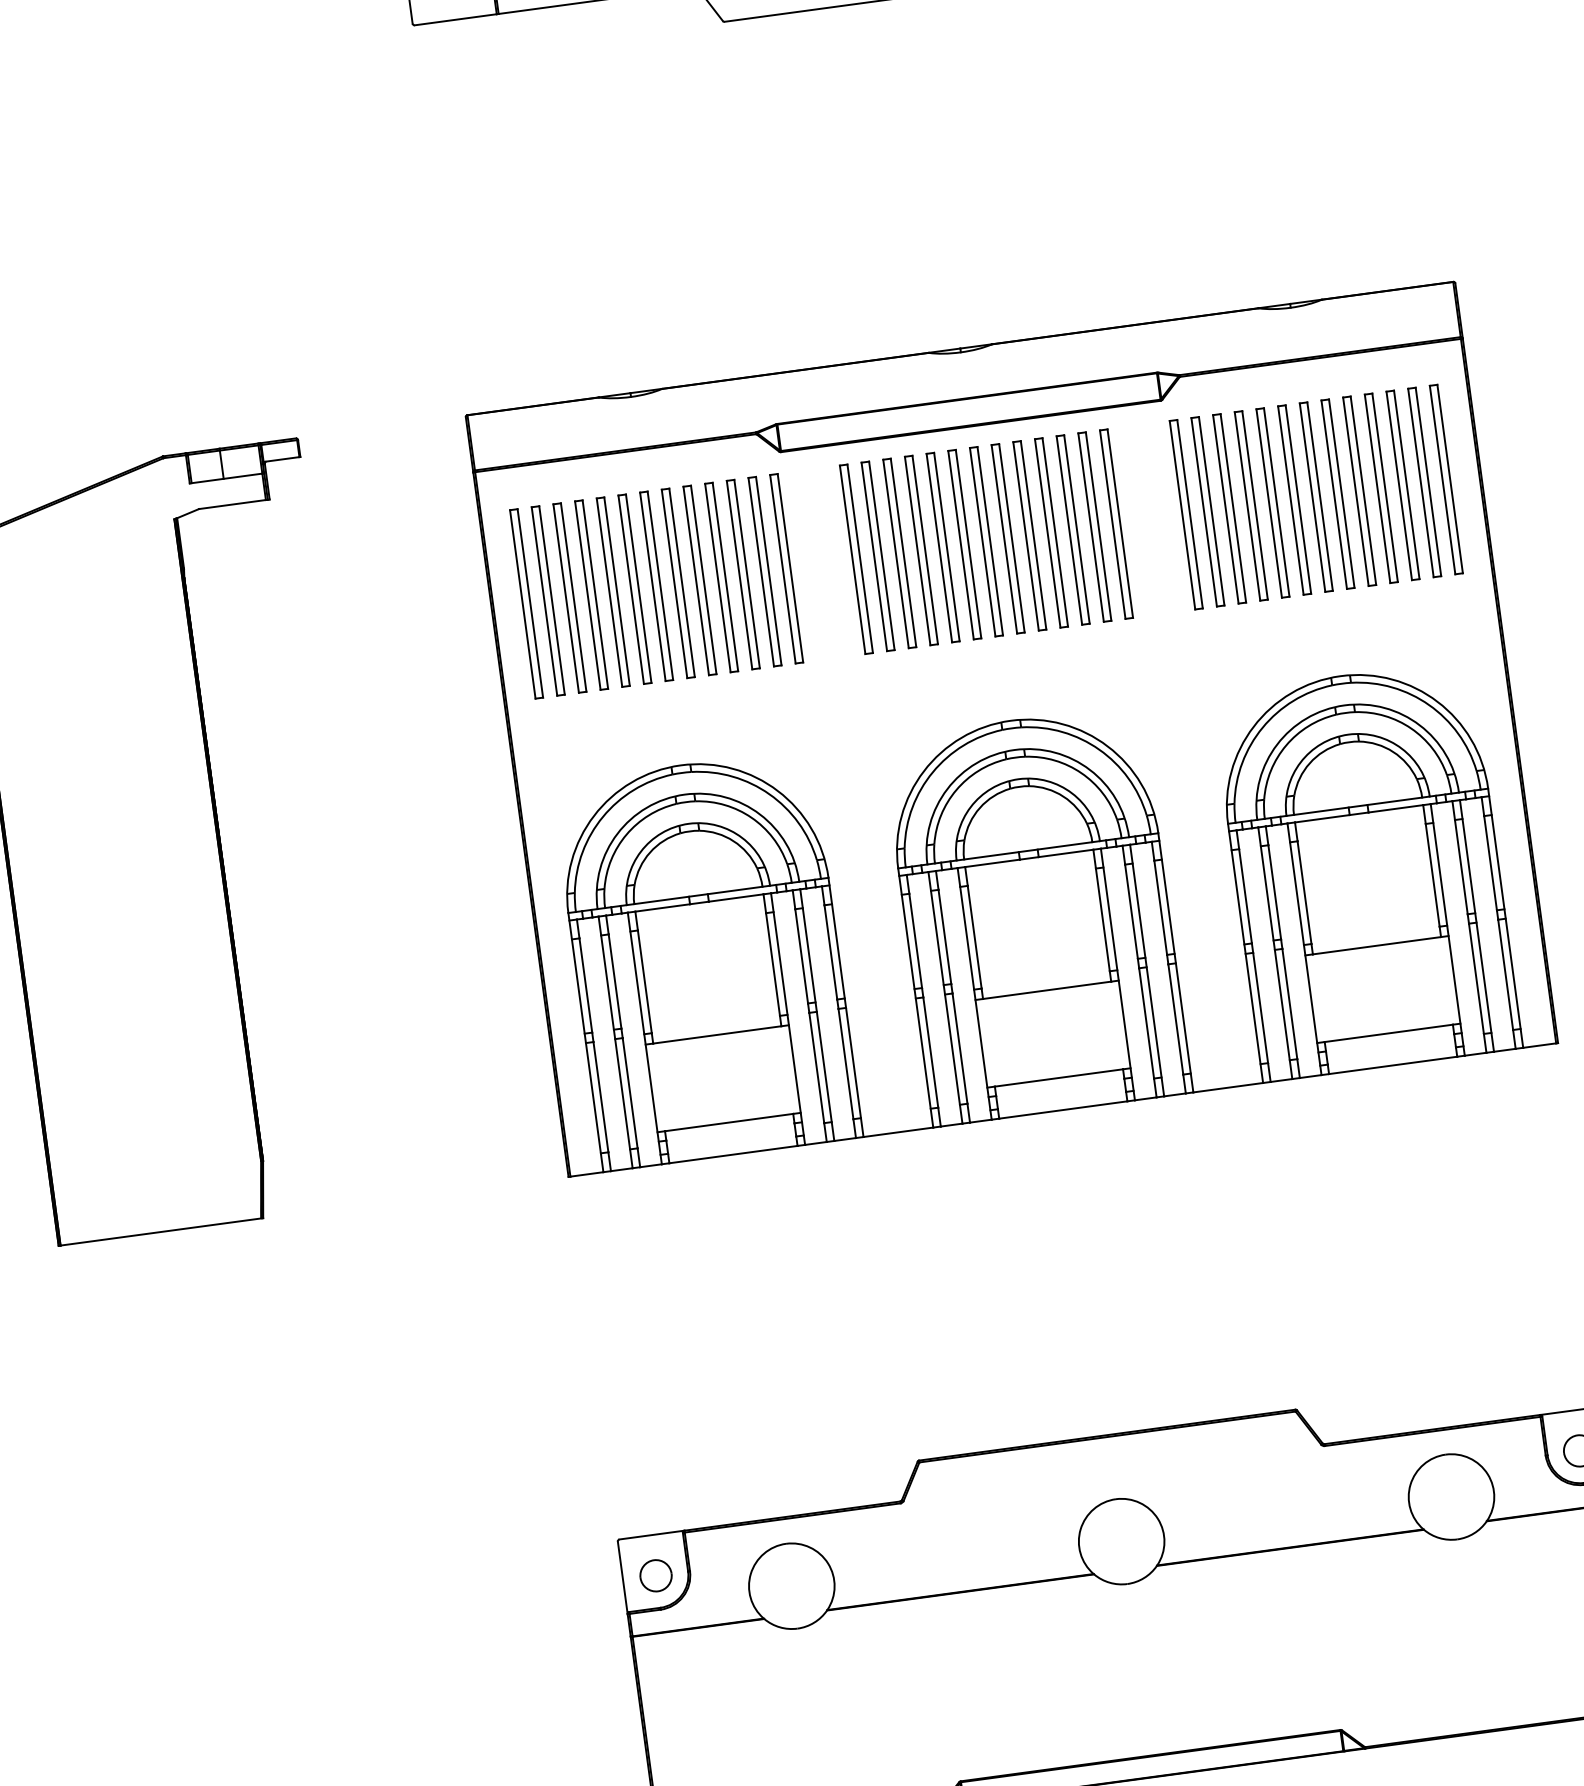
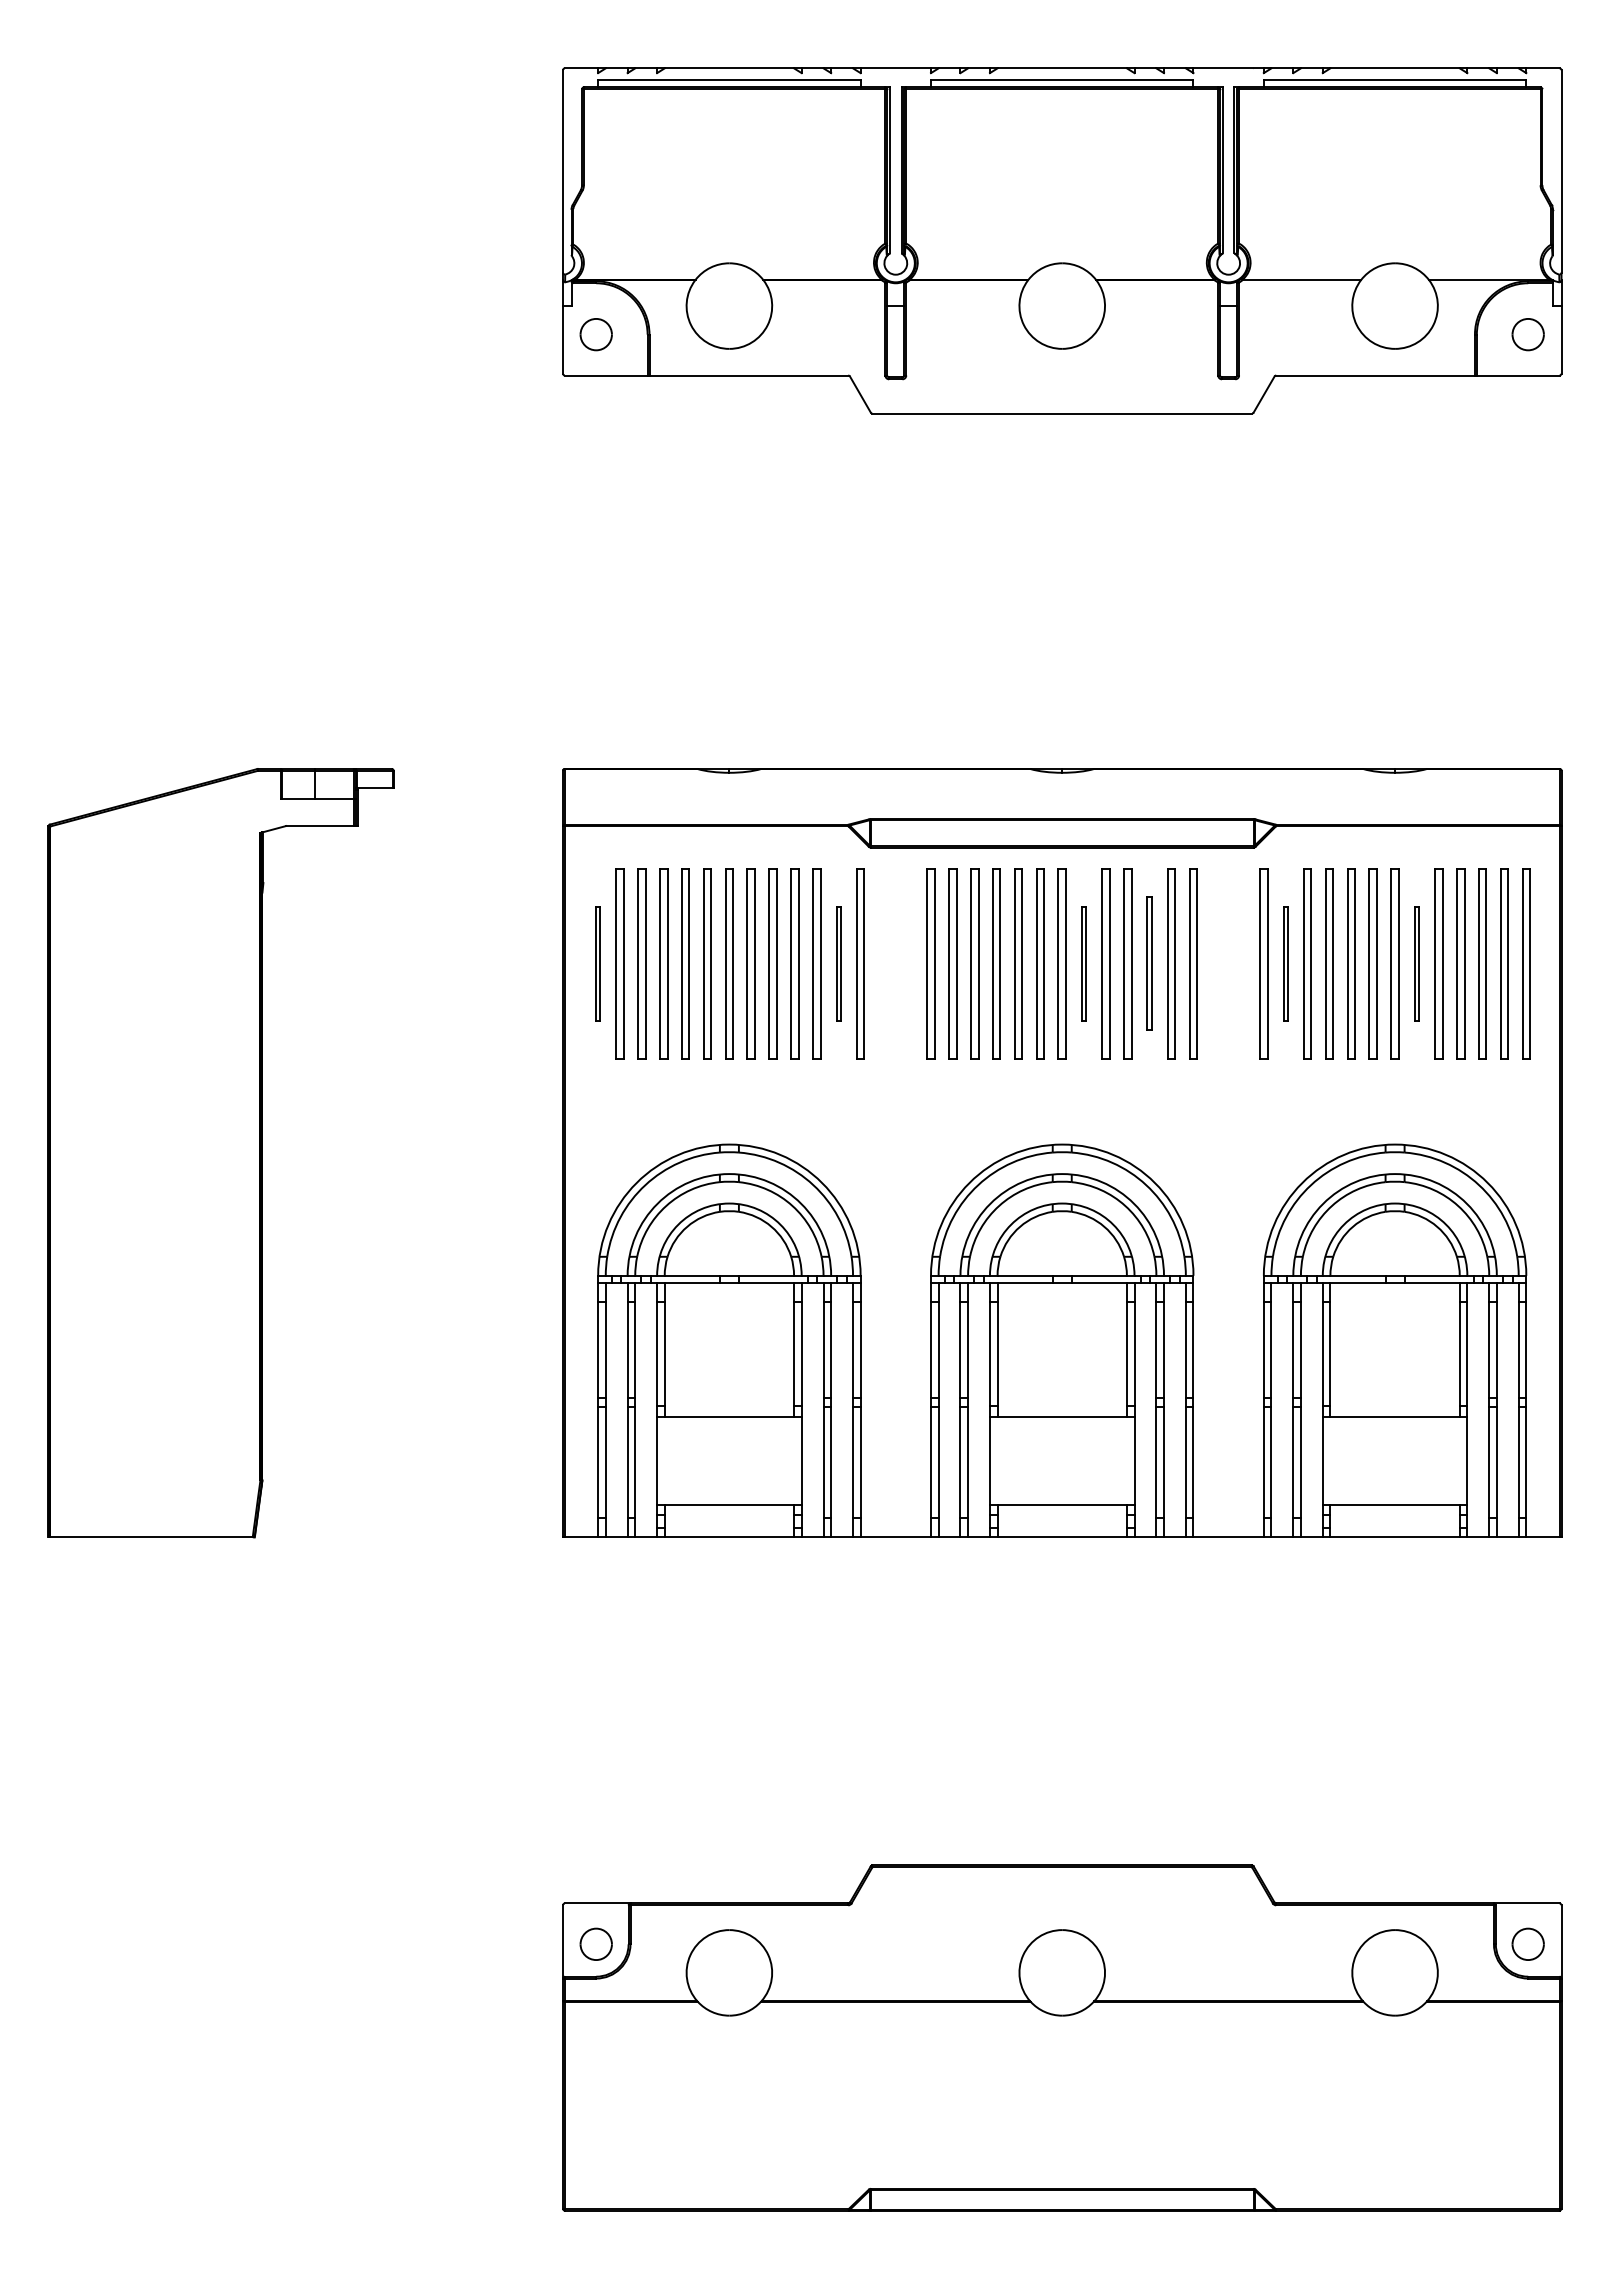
part: (1337, 493) -> (1416, 963), size x0.6
part: (1207, 511) -> (1285, 963), size x0.6
part: (1072, 529) -> (1149, 963), size x0.7
part: (1007, 538) -> (1083, 963), size x0.6
part: (764, 571) -> (838, 963), size x0.6
part: (525, 603) -> (597, 963), size x0.6

